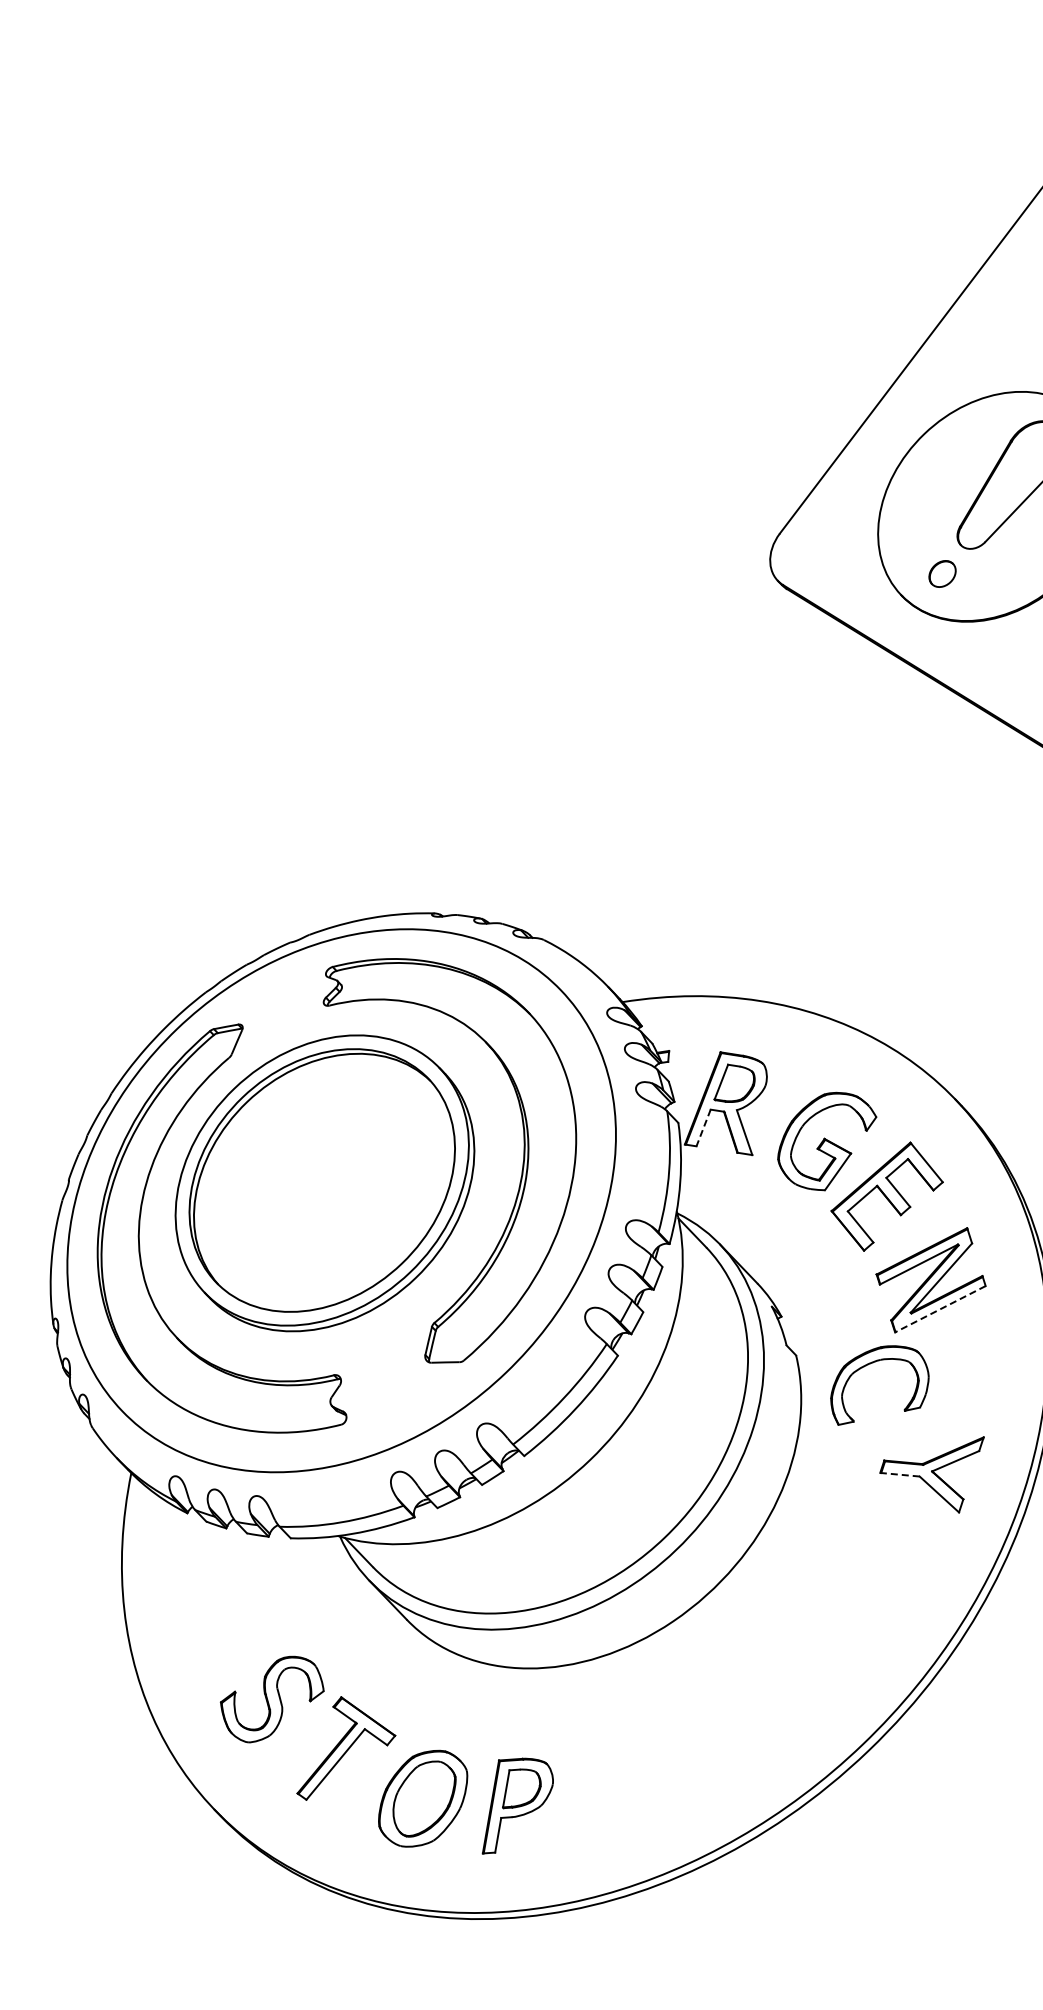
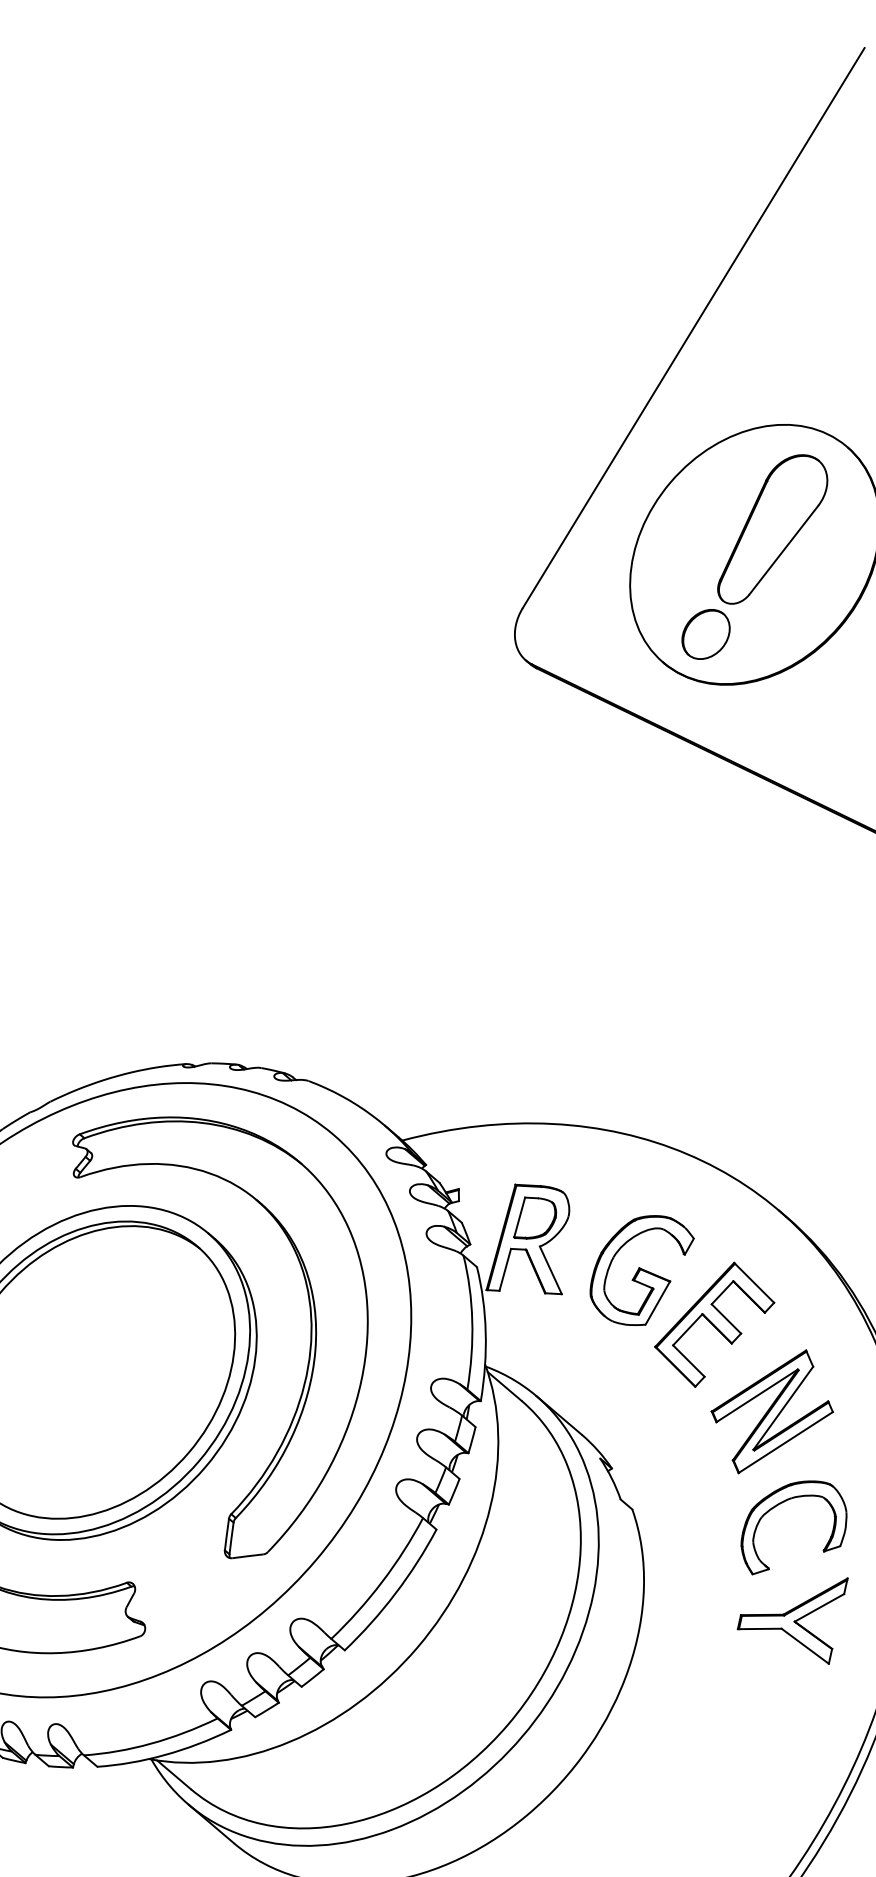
part: (942, 573) -> (705, 633), size x1.67
line: (703, 1127) -> (505, 1269), dashed -> solid
line: (940, 1309) -> (785, 1442), dashed -> solid
part: (873, 1363) -> (784, 1502), moved
line: (899, 1474) -> (759, 1628), dashed -> solid

